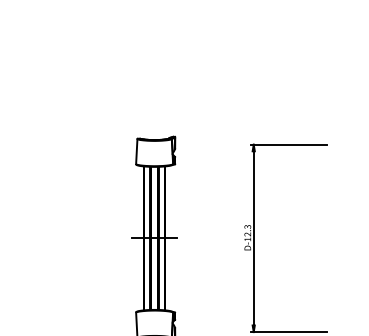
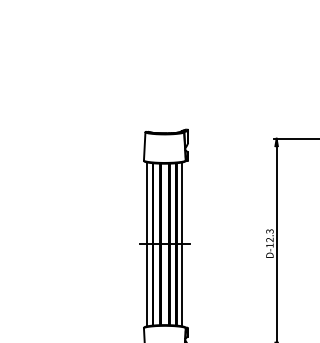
line: (139, 238) -> (147, 244), added
line: (170, 238) -> (182, 244), added

